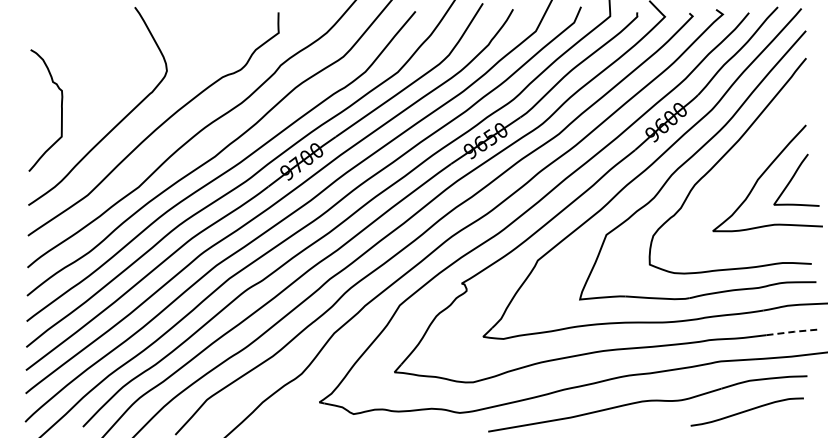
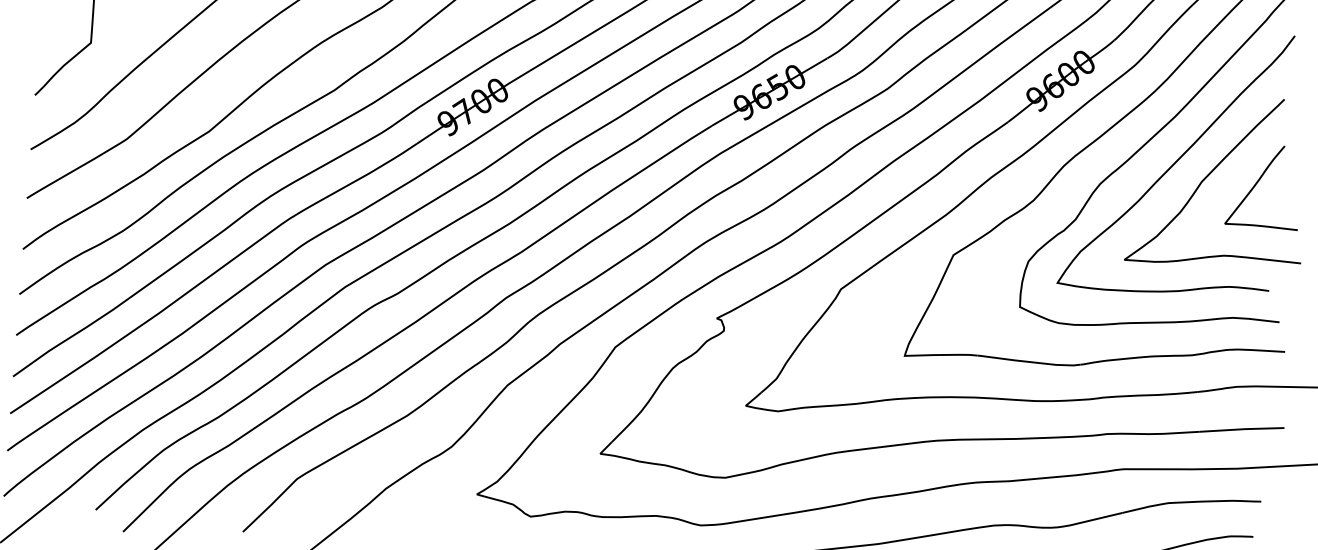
curve: (740, 168) -> (1174, 162), added
line: (793, 331) -> (1243, 428), dashed -> solid

